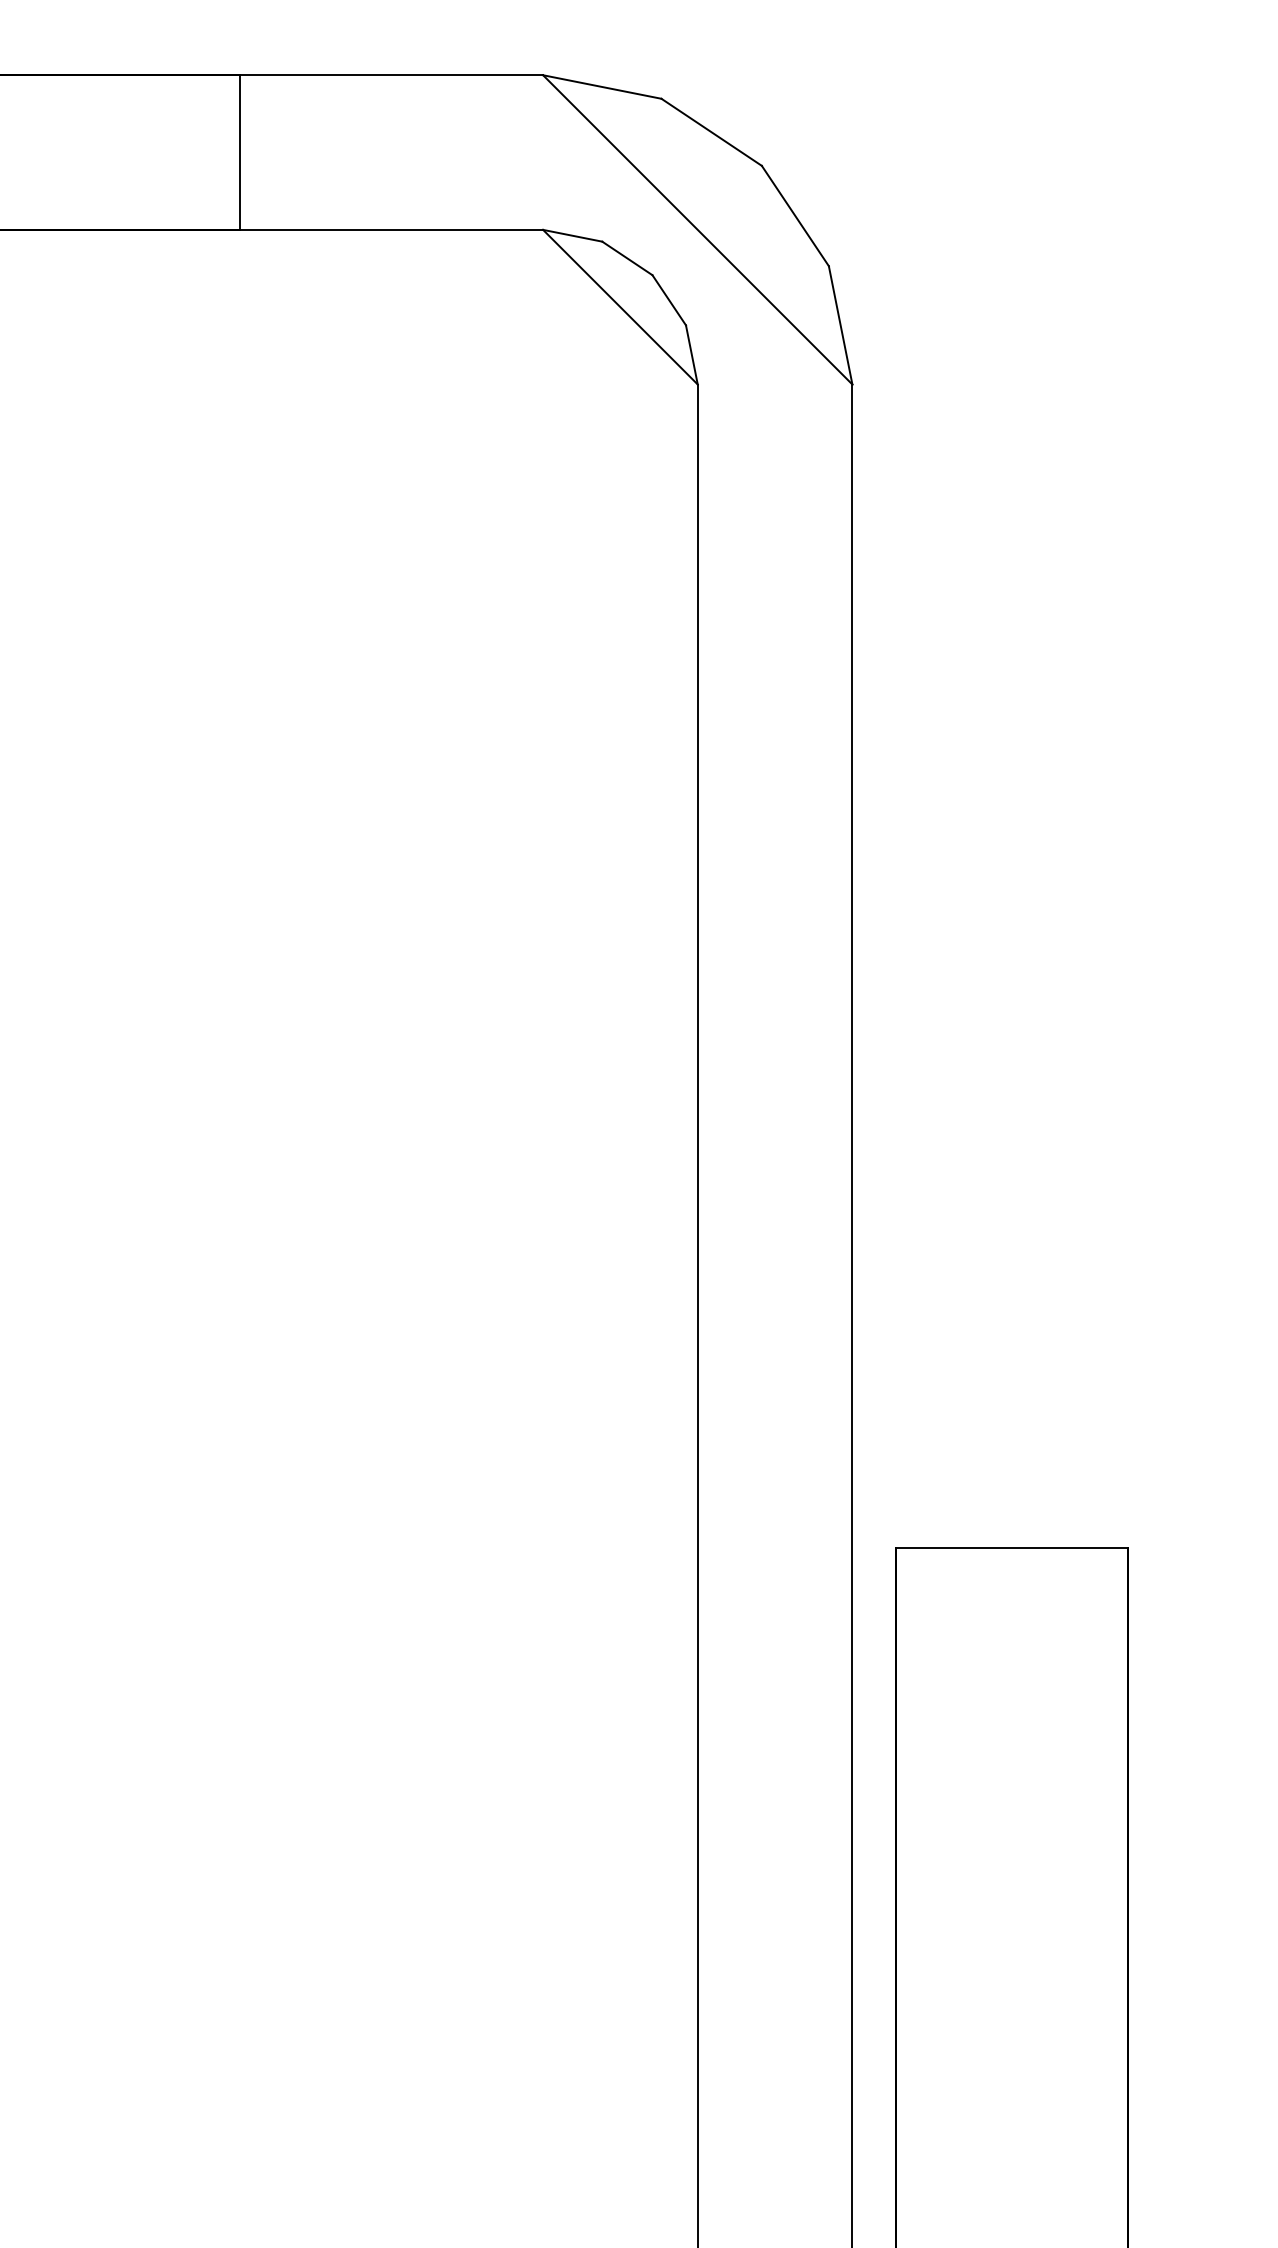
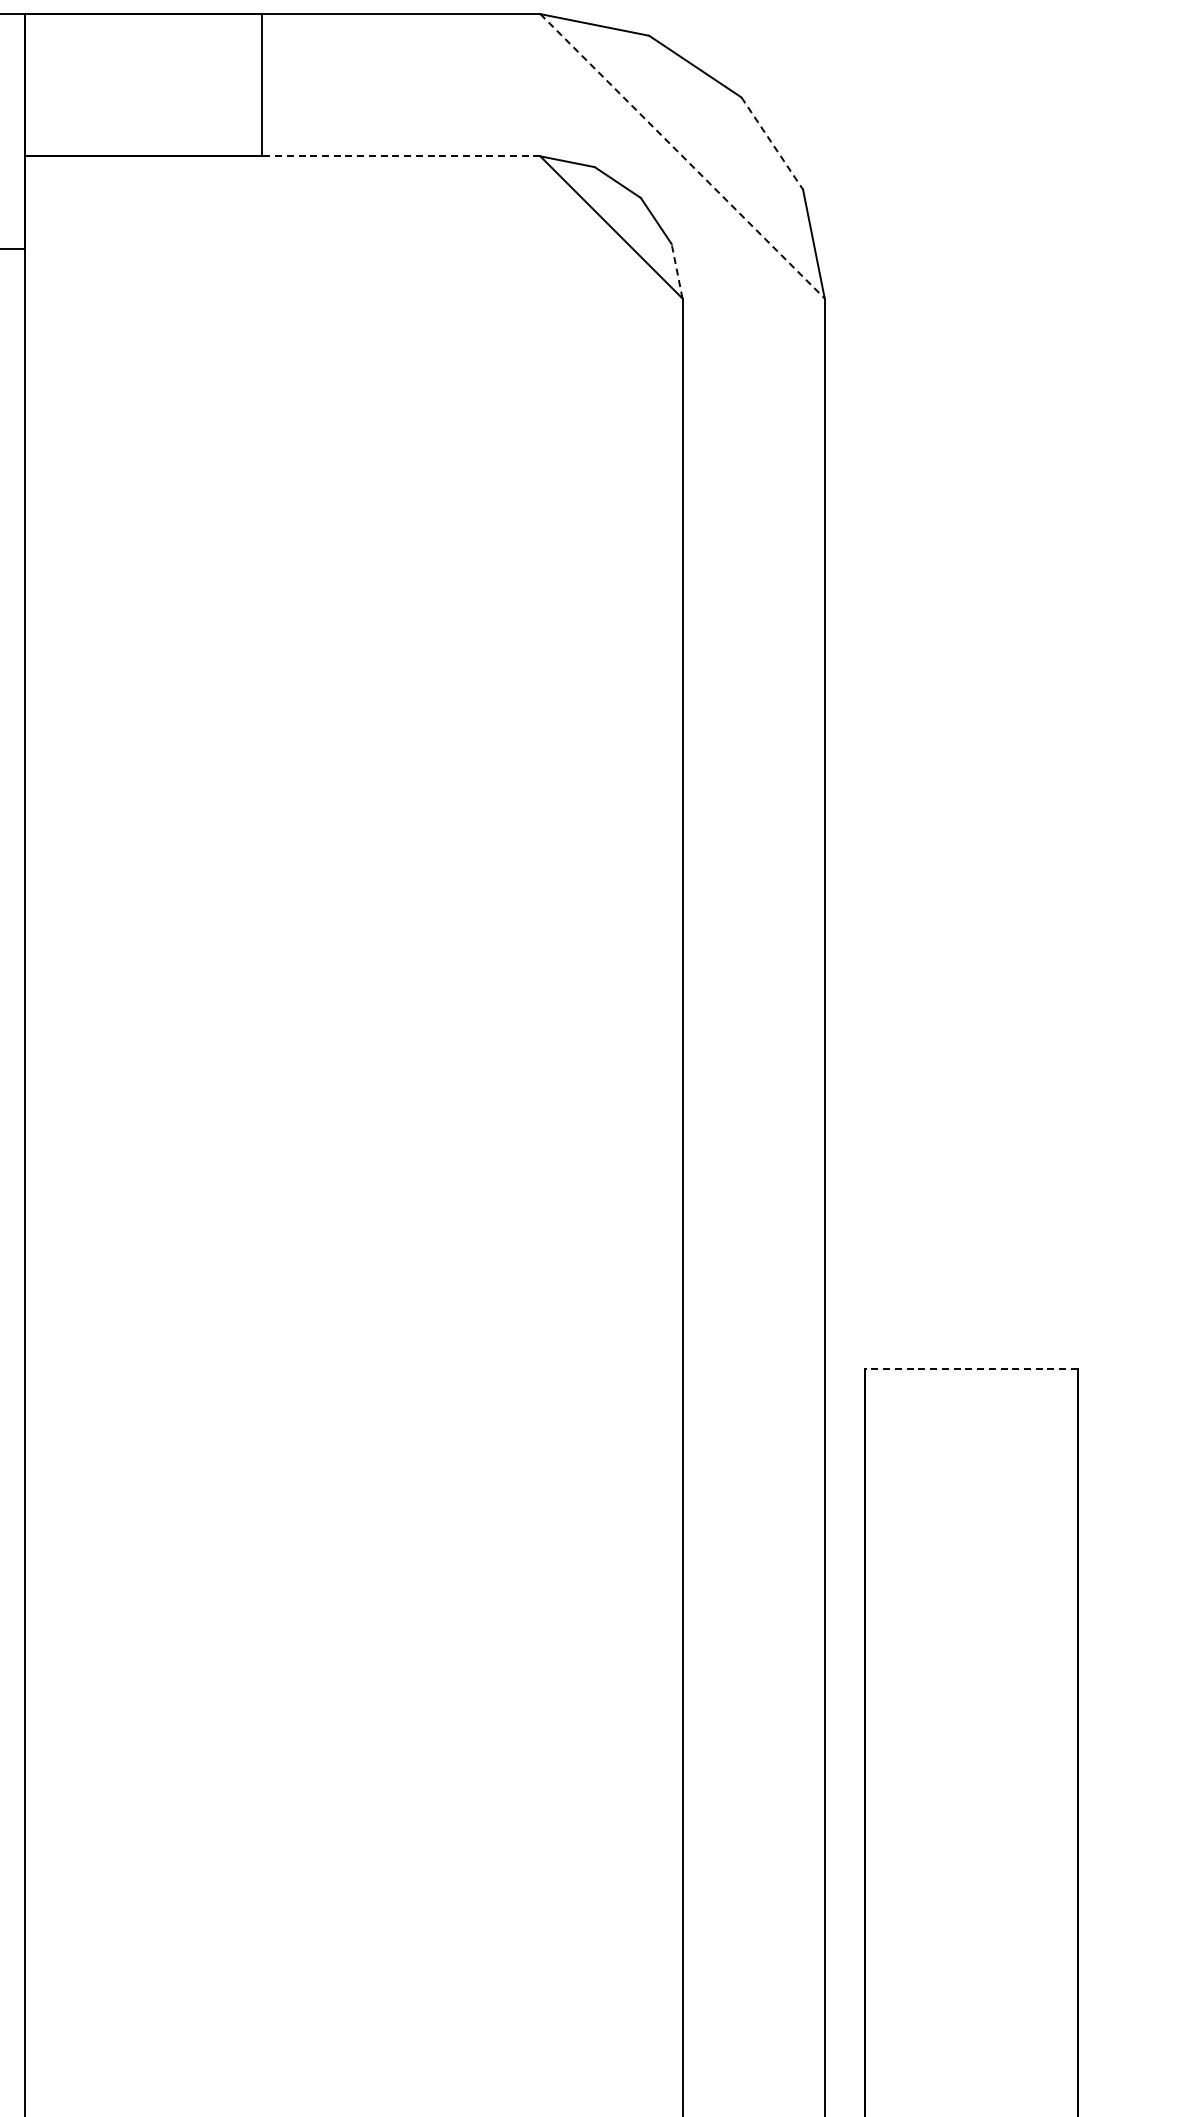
line: (795, 215) -> (772, 143), solid -> dashed
line: (391, 230) -> (400, 156), solid -> dashed
line: (697, 230) -> (682, 156), solid -> dashed
line: (692, 355) -> (677, 271), solid -> dashed
line: (1012, 1548) -> (971, 1368), solid -> dashed

